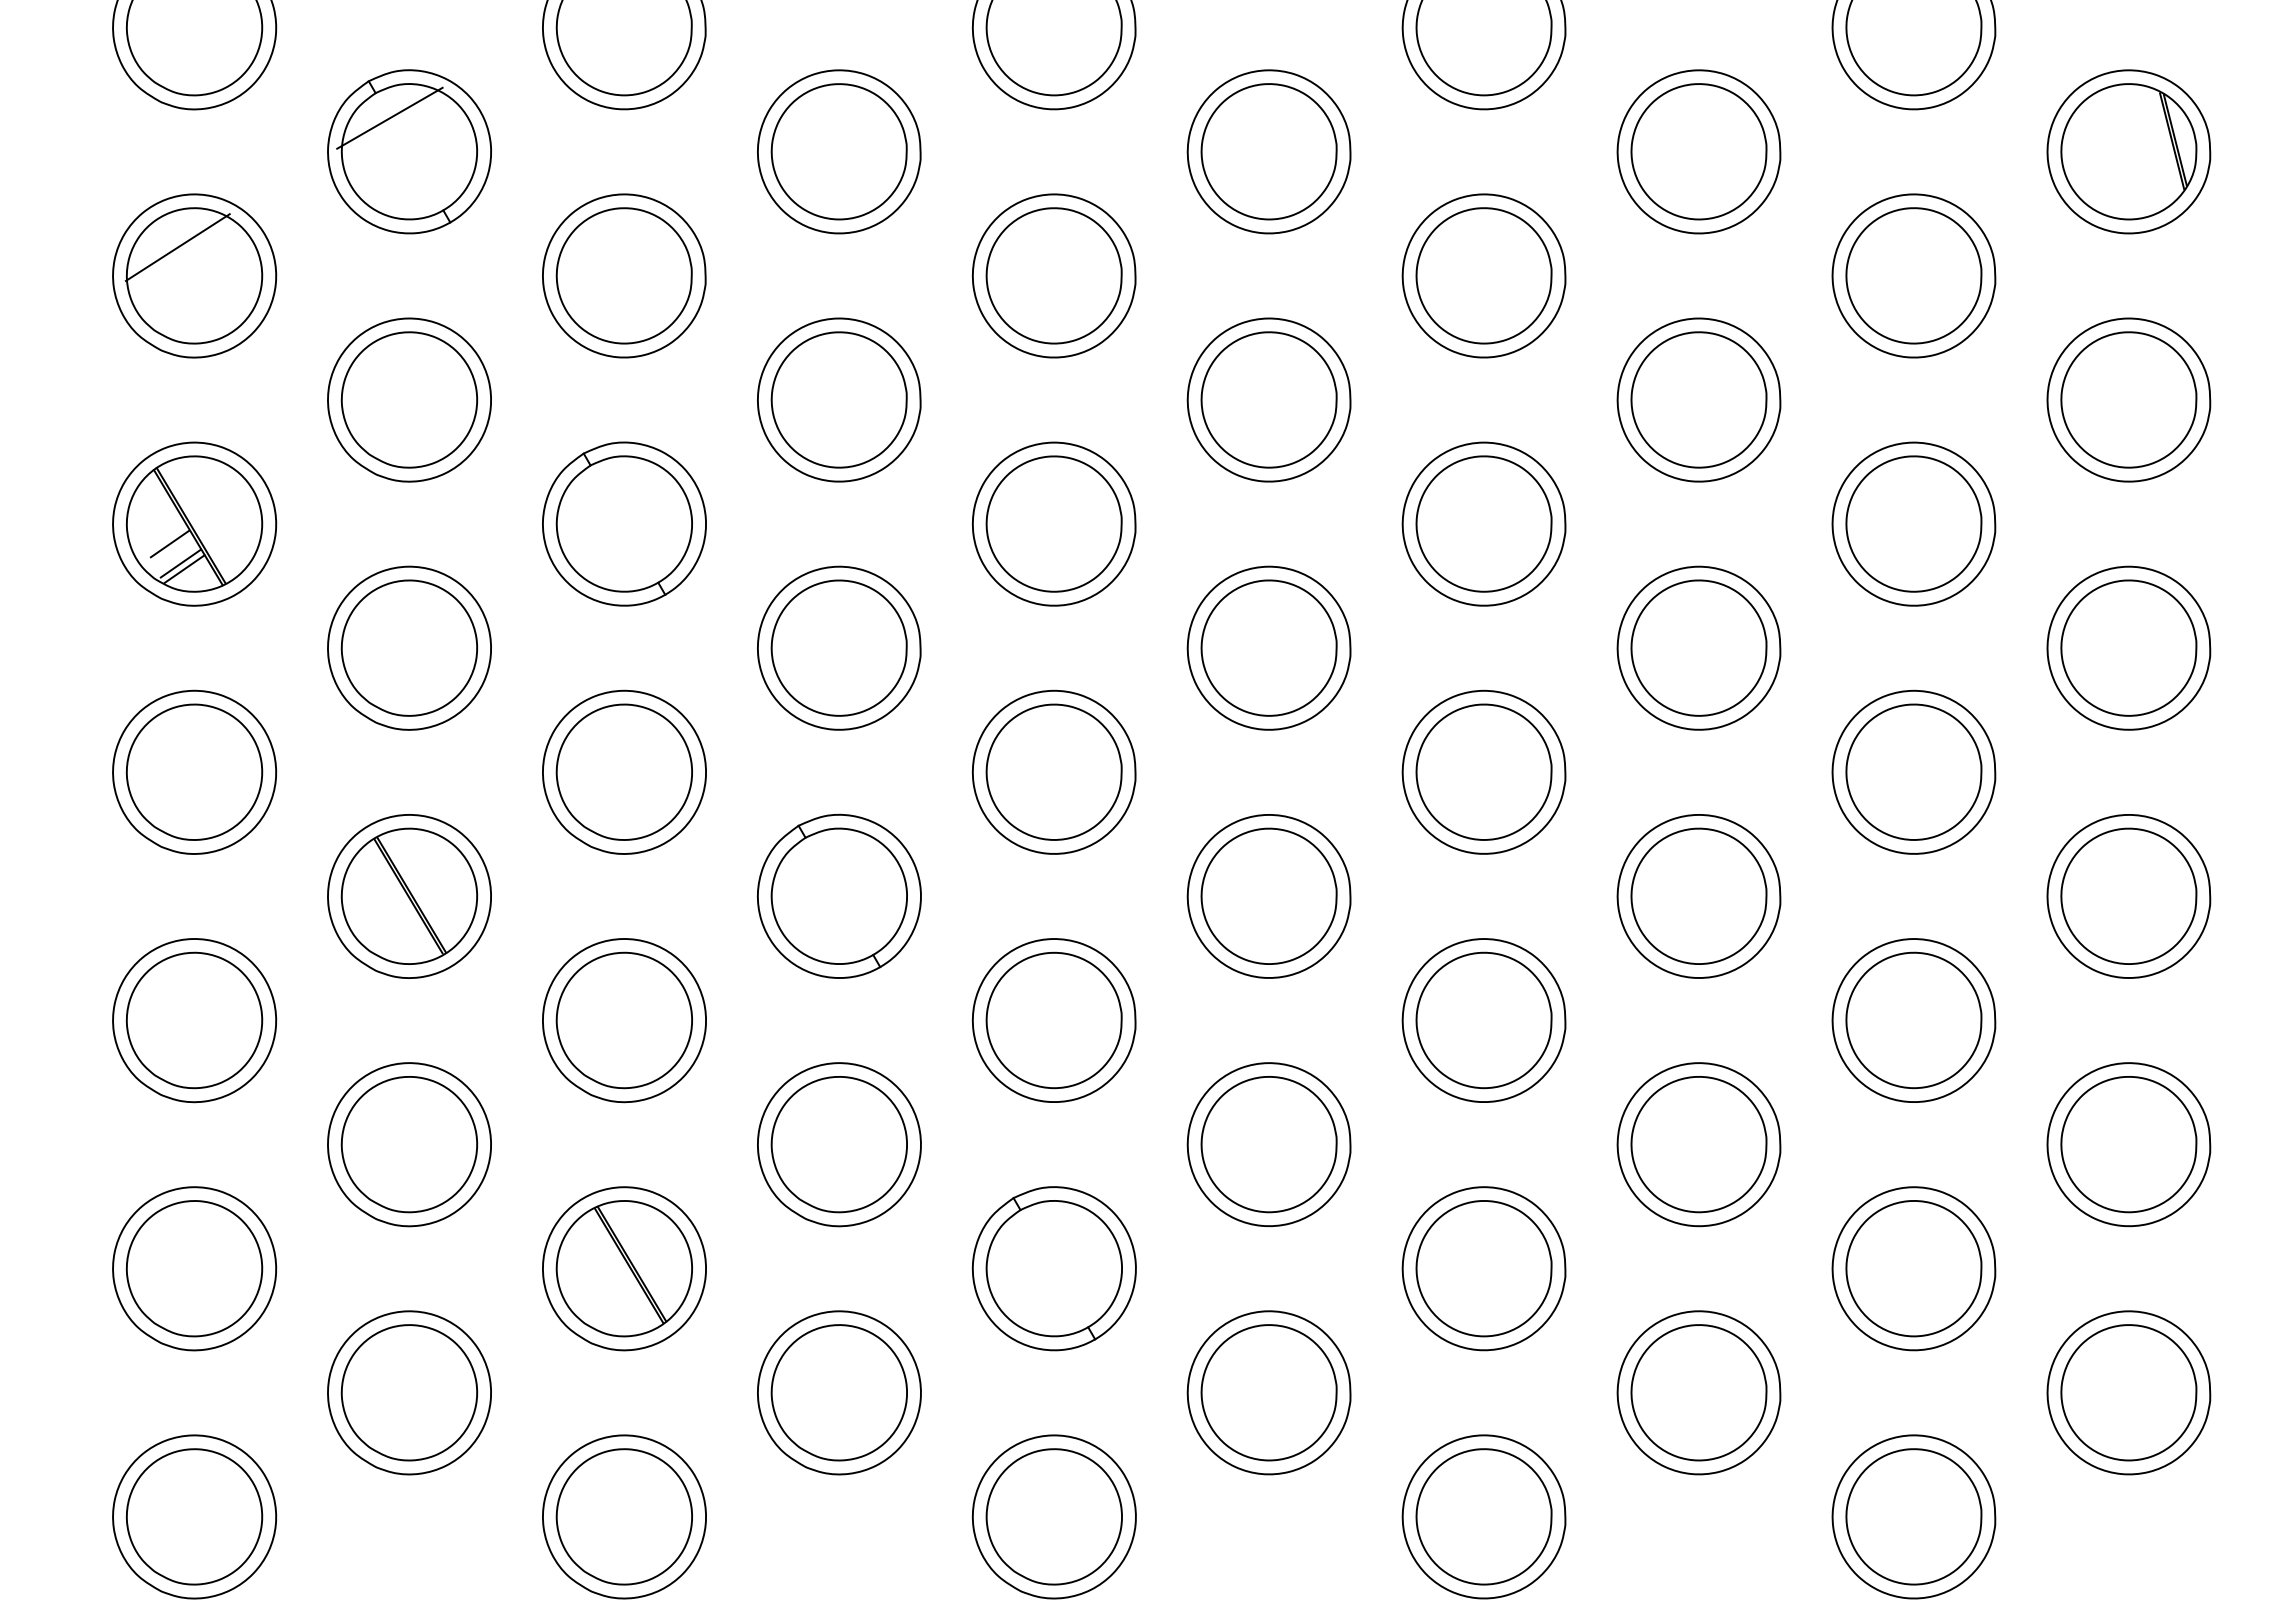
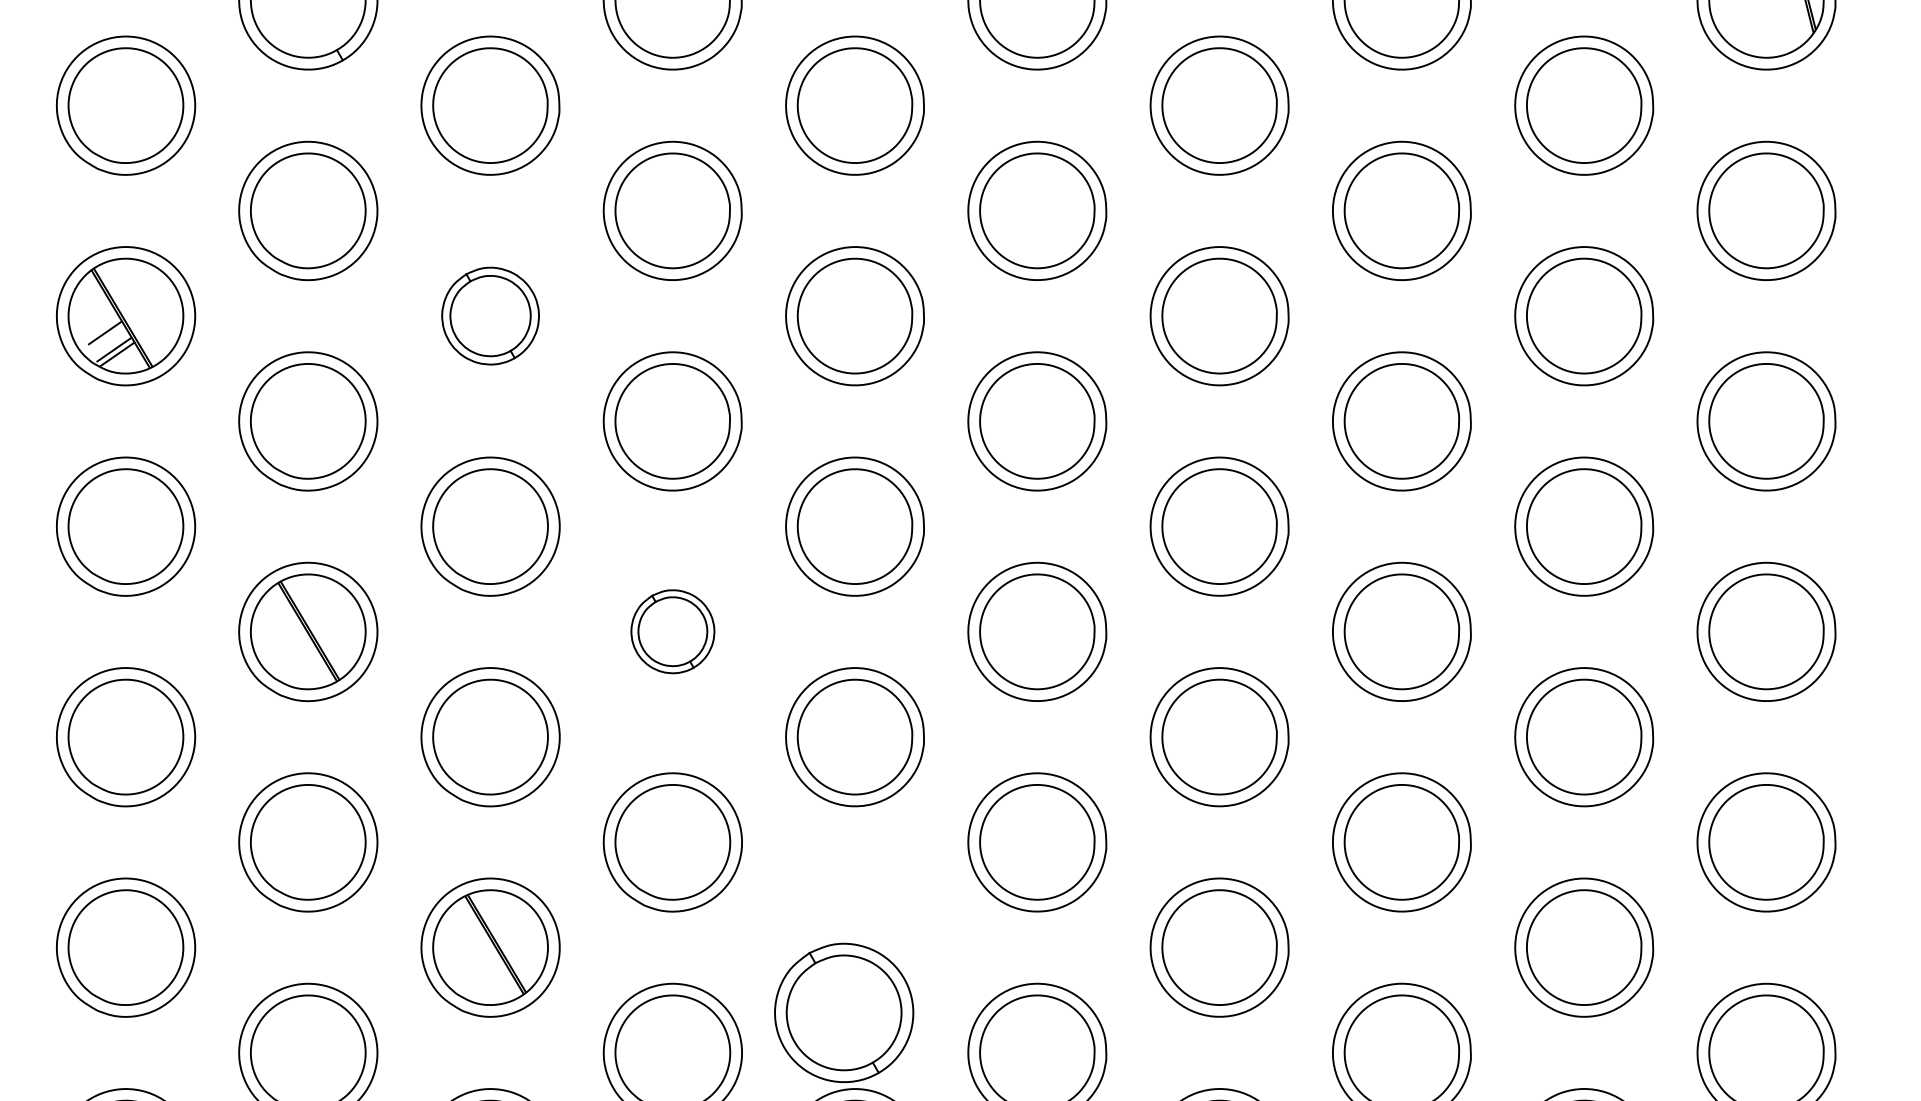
line: (177, 247) -> (111, 81), removed
part: (624, 523) -> (490, 315), size x0.7
part: (839, 895) -> (672, 631), size x0.6
part: (1053, 1268) -> (843, 1012), moved

